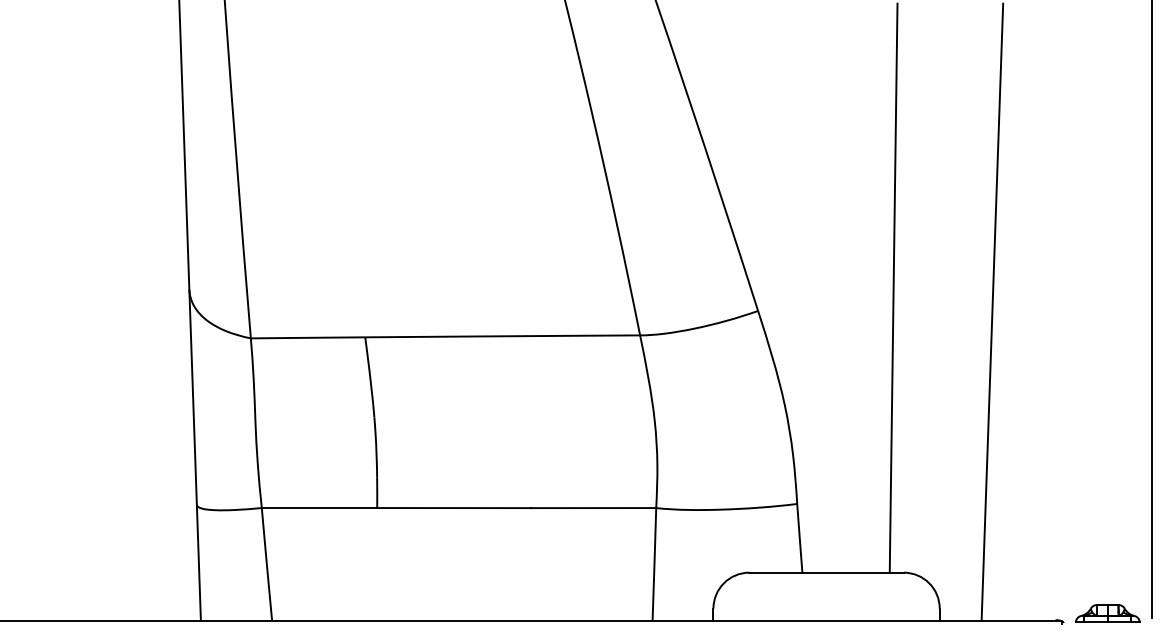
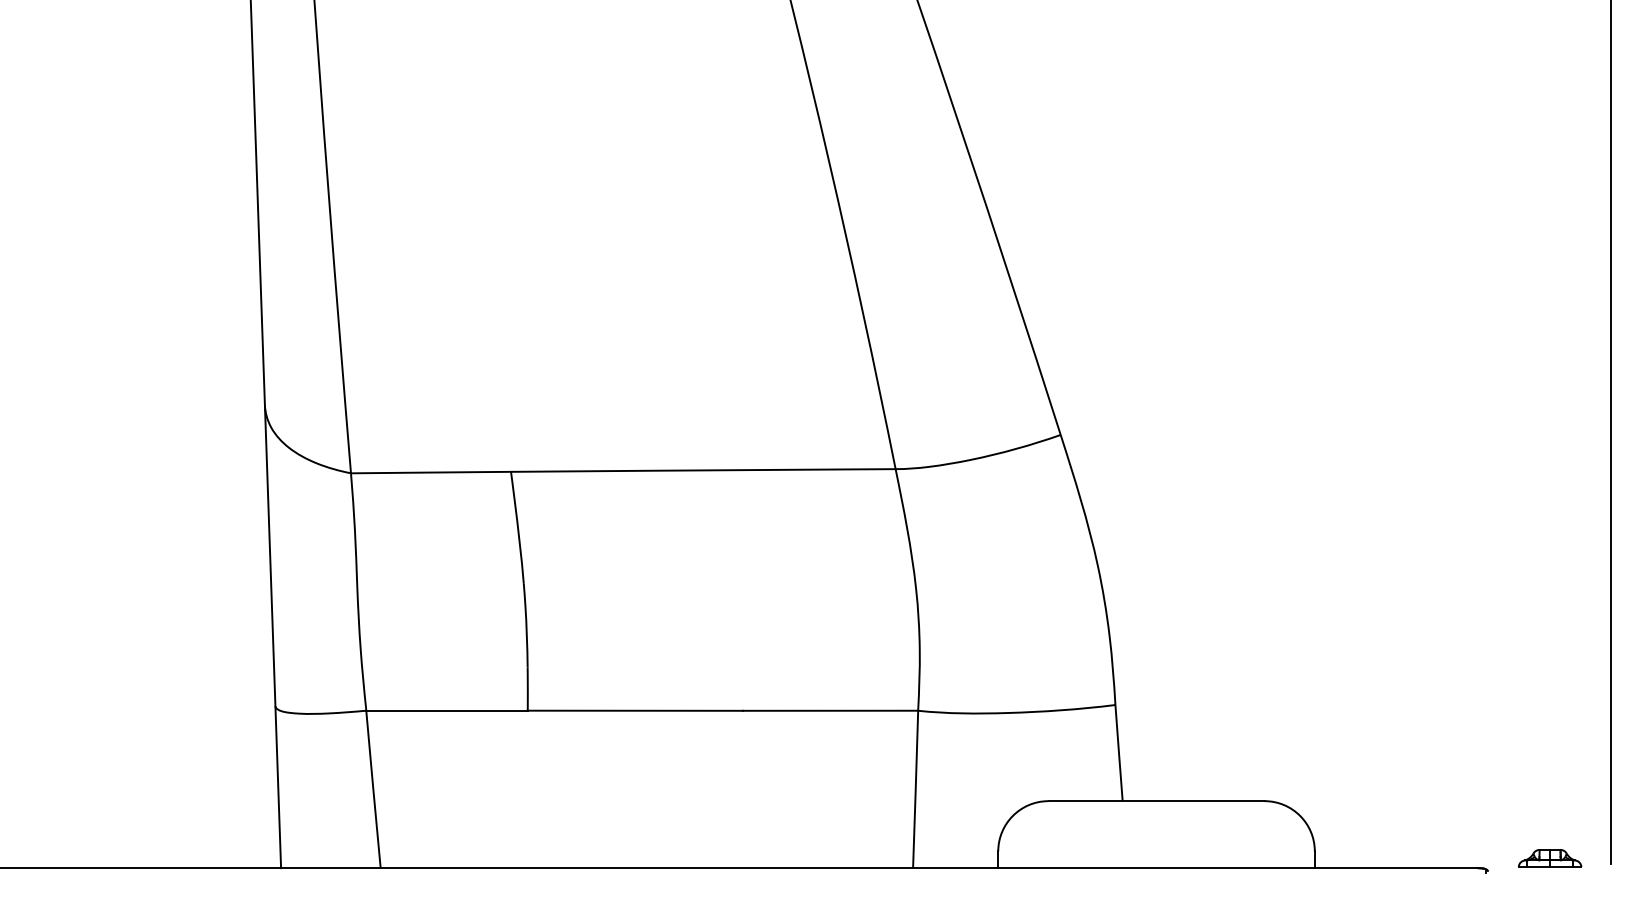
line: (893, 287) -> (1250, 402), removed
line: (992, 311) -> (1388, 435), removed
part: (1107, 613) -> (1549, 858), size x0.7

